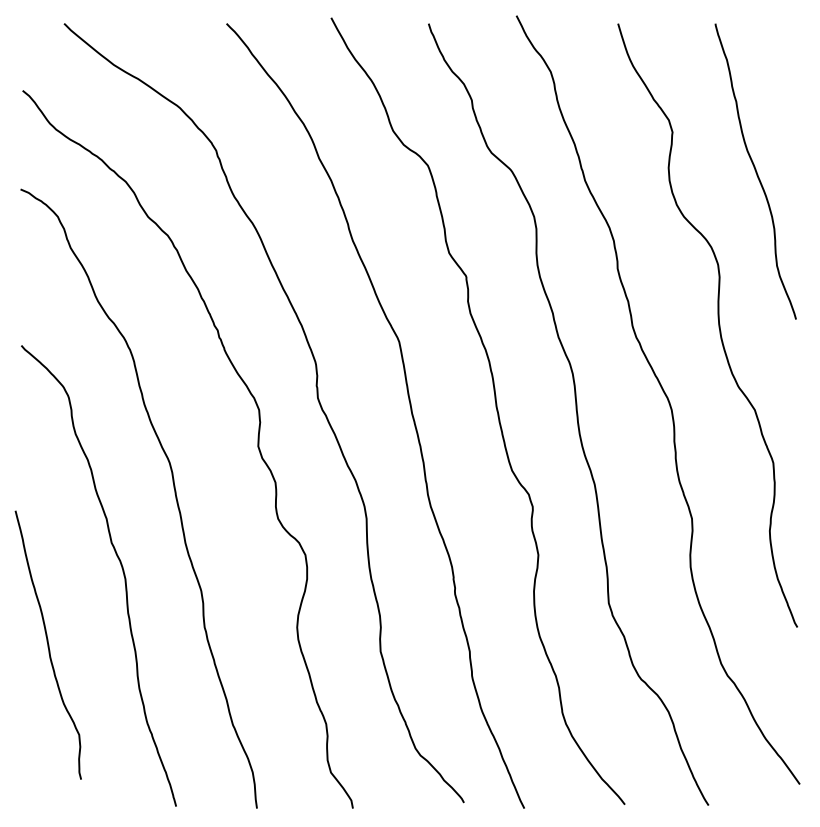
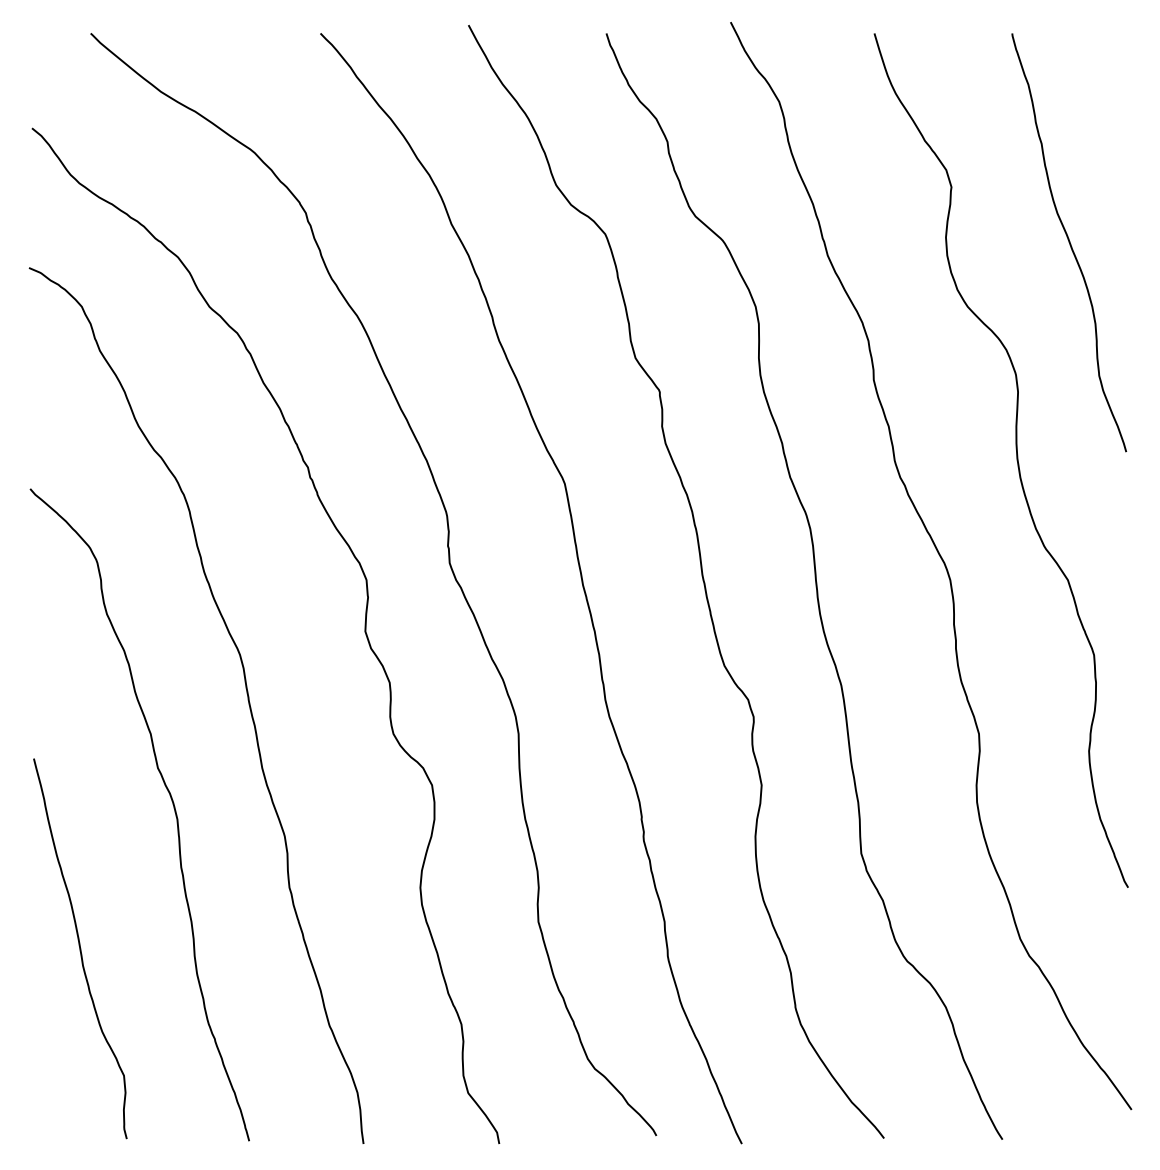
curve: (48, 644) -> (80, 948), moved

